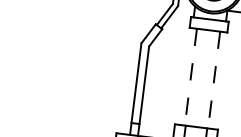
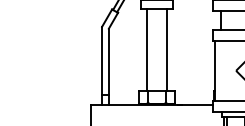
line: (191, 77) -> (147, 50), dashed -> solid
line: (213, 80) -> (166, 50), dashed -> solid

